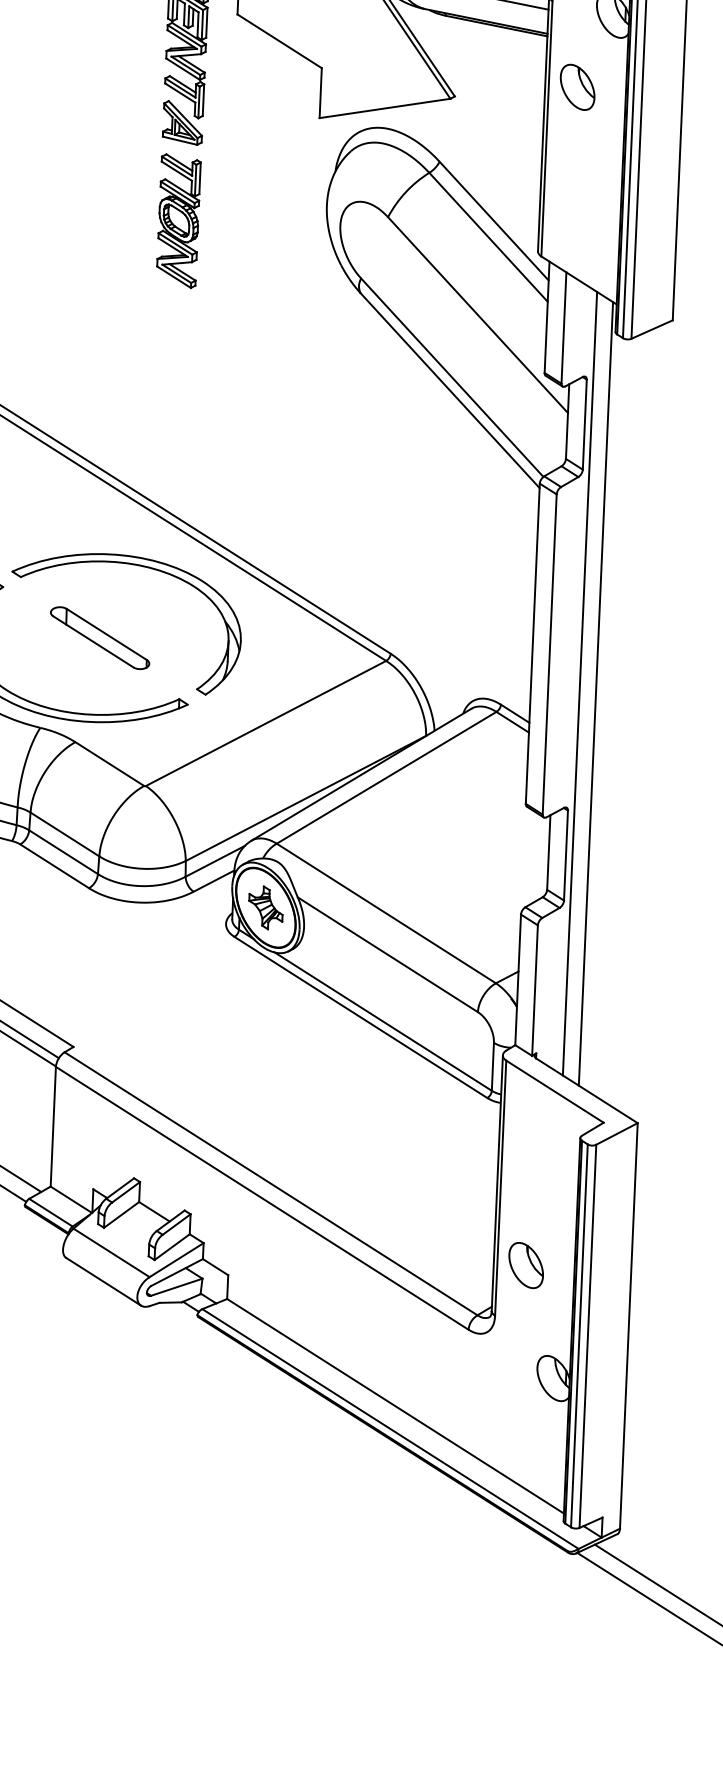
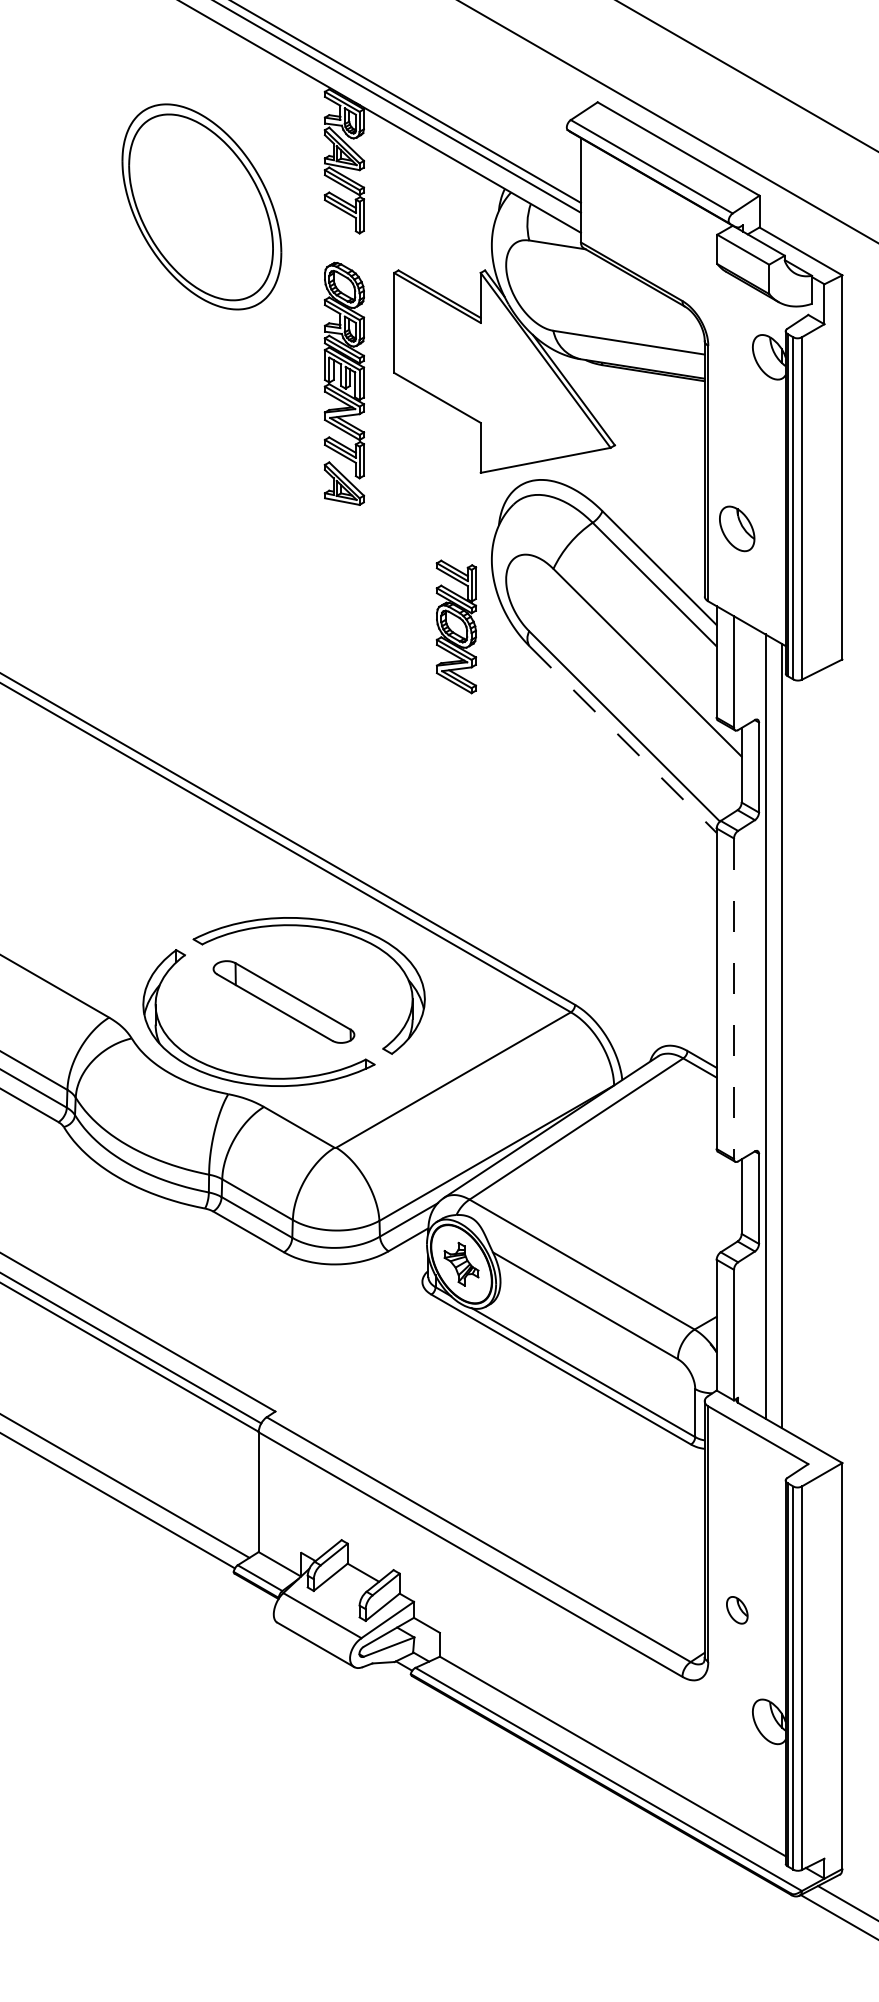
part: (577, 86) -> (737, 528), moved
part: (178, 220) -> (456, 626), moved
line: (450, 390) -> (623, 739), solid -> dashed
part: (100, 637) -> (284, 1001), size x1.4
line: (550, 655) -> (734, 999), solid -> dashed
part: (526, 1265) -> (737, 1610), size x0.6

